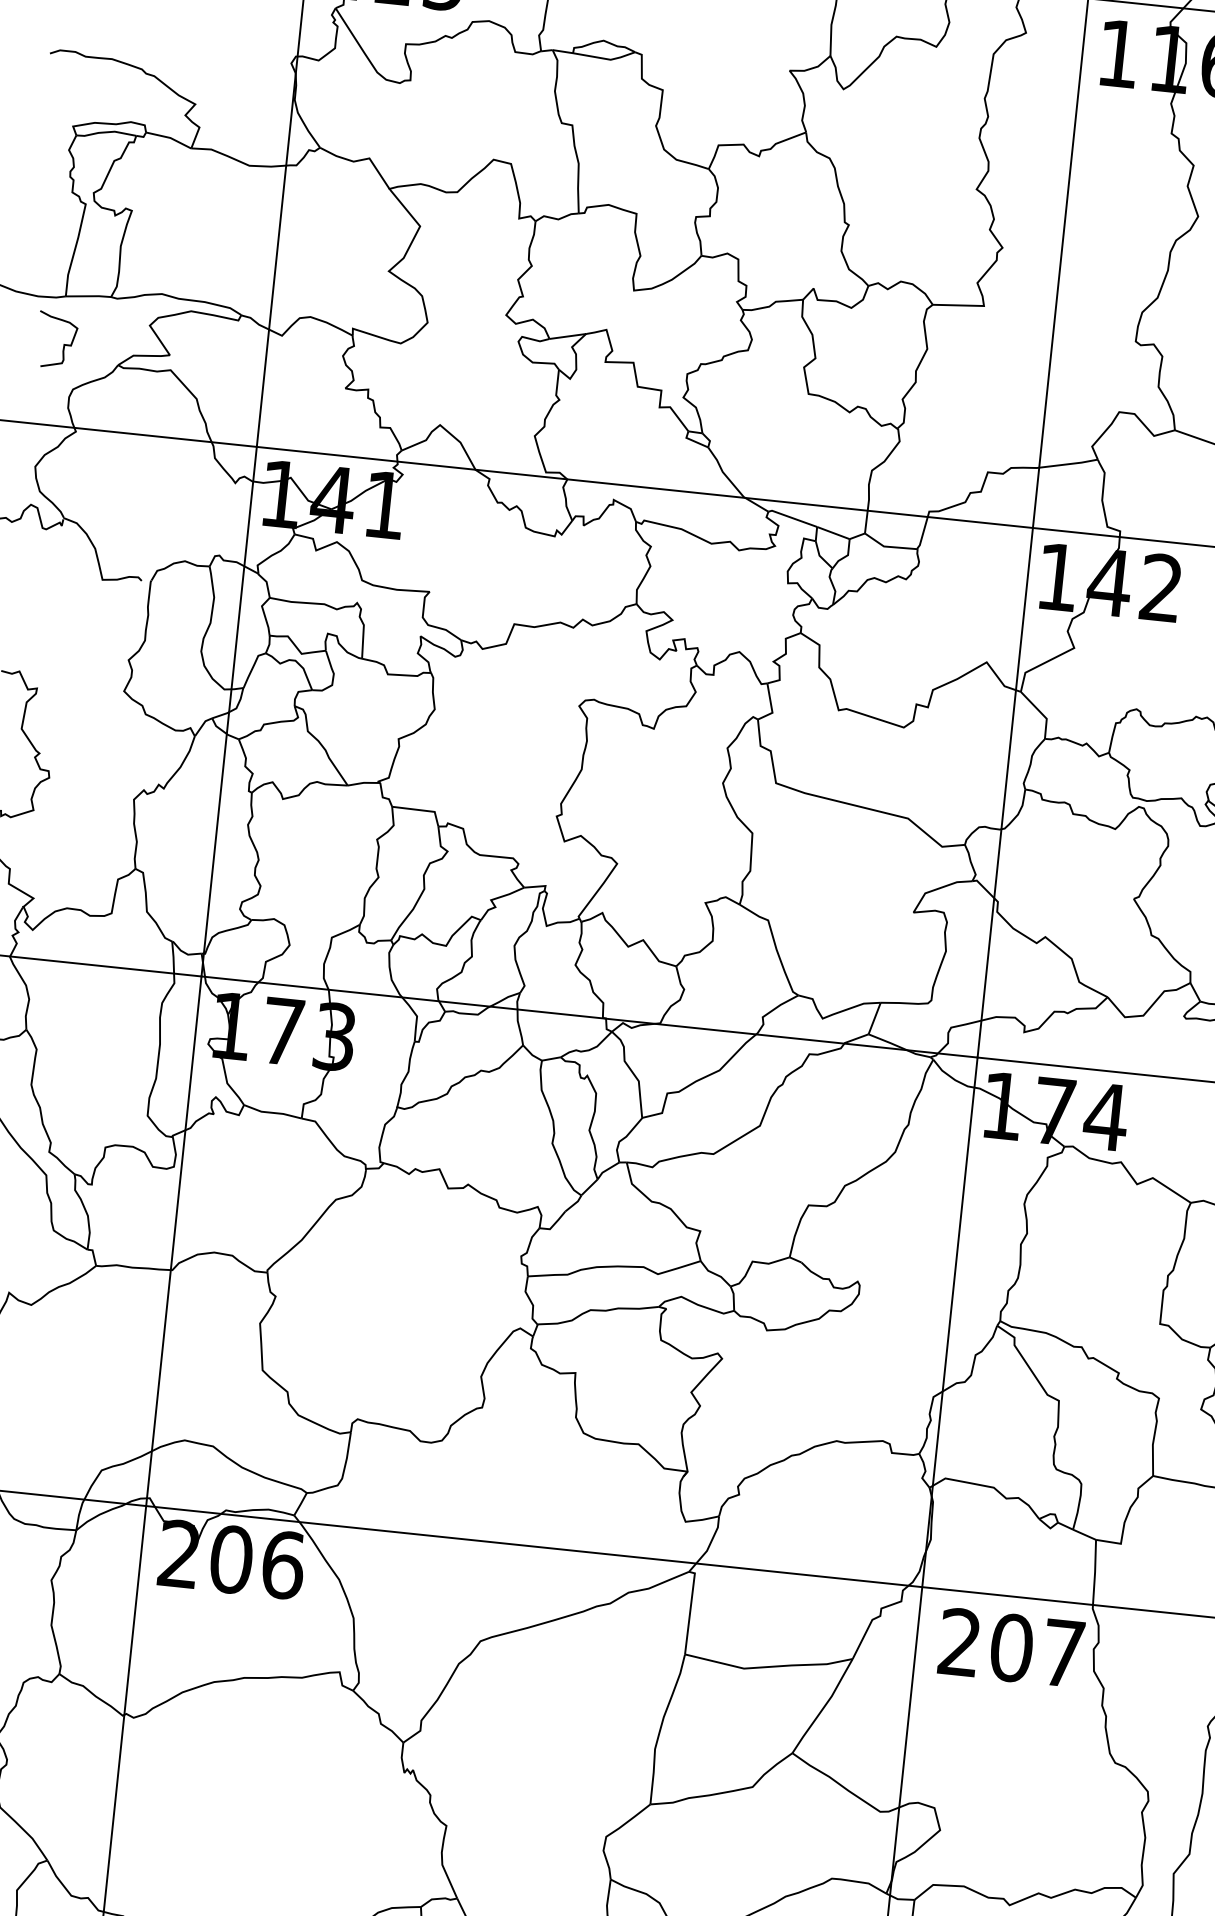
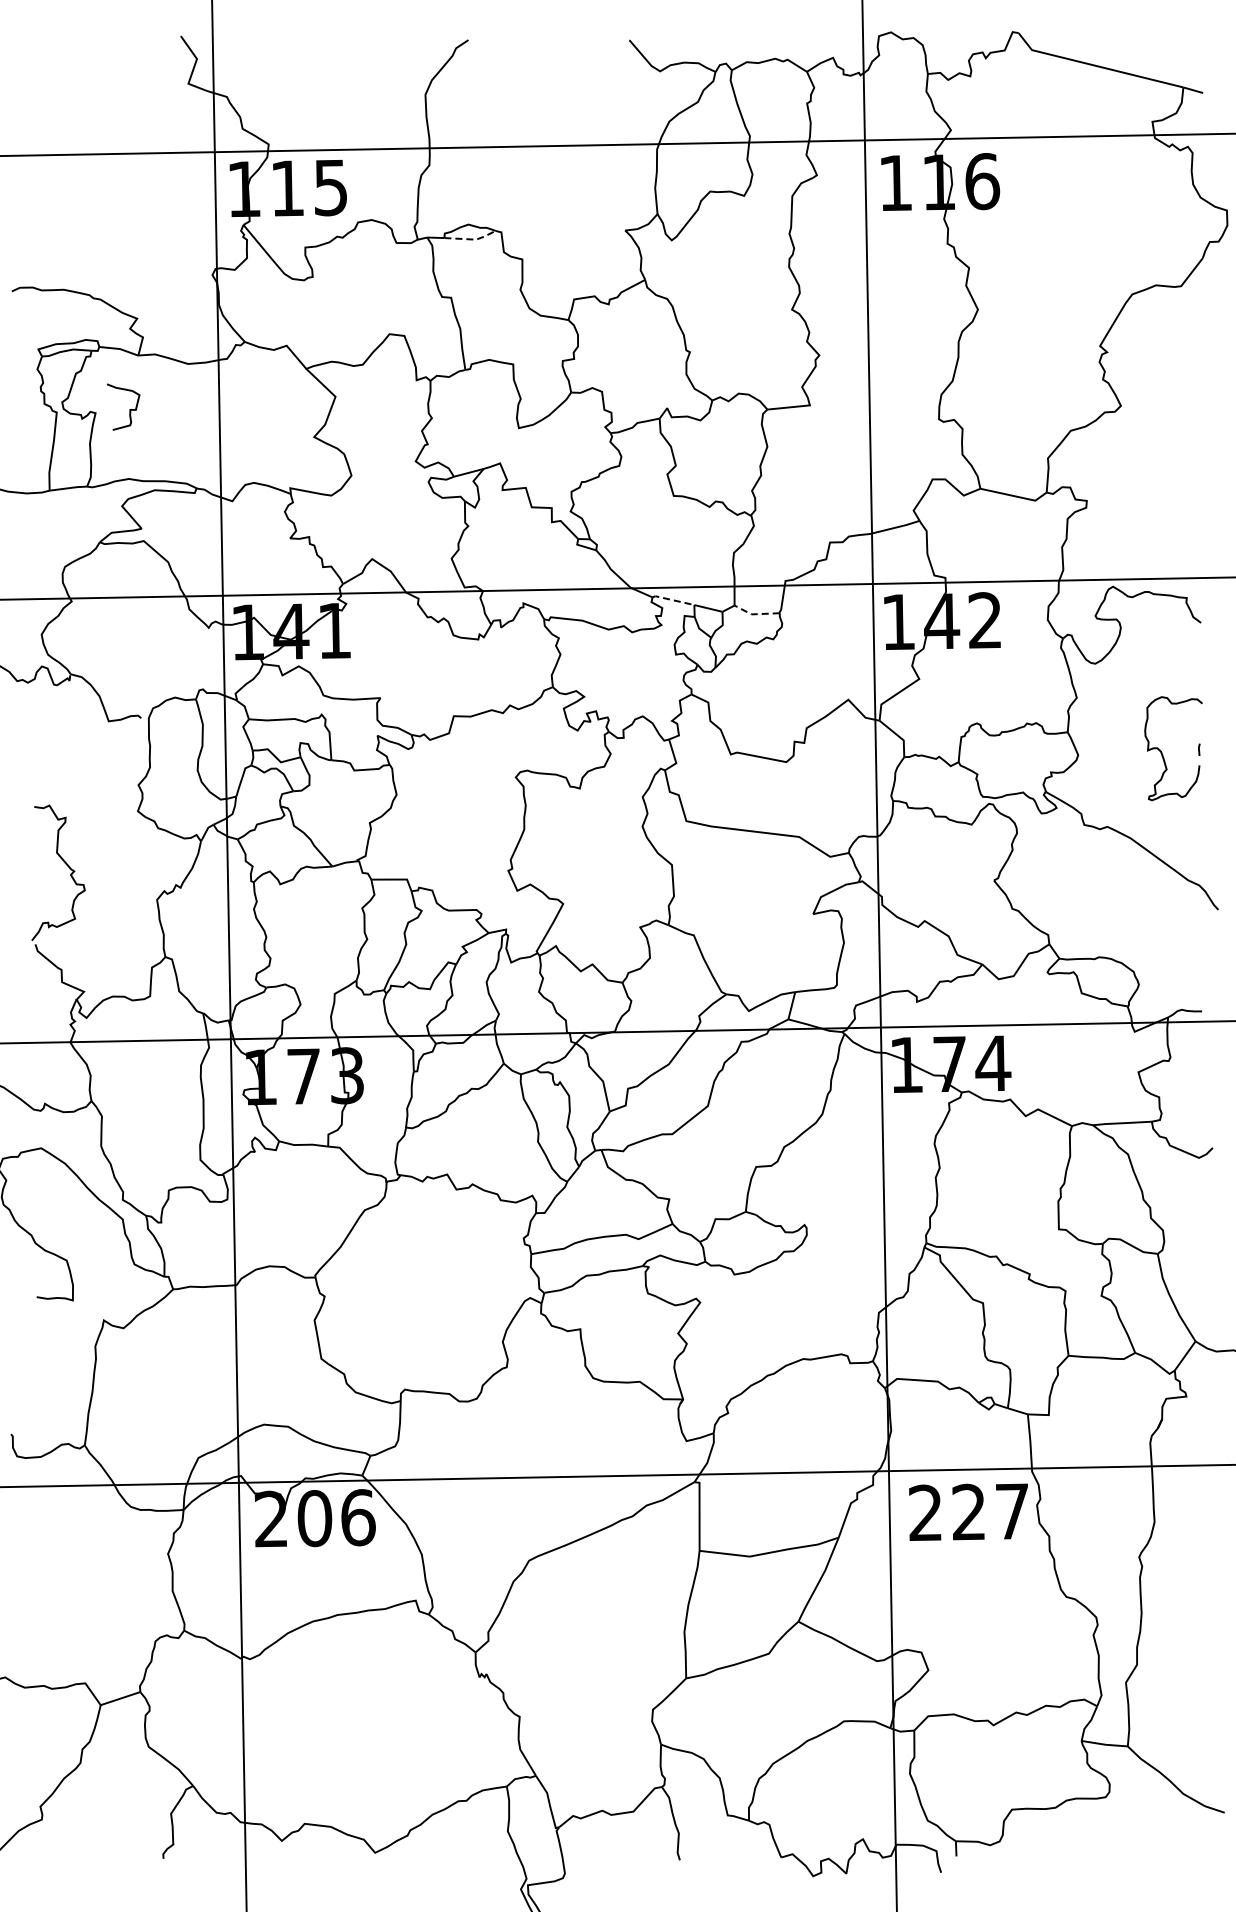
line: (606, 59) -> (472, 239), solid -> dashed
curve: (63, 344) -> (129, 409), moved
line: (791, 518) -> (672, 600), solid -> dashed
line: (888, 547) -> (755, 614), solid -> dashed
text: (1012, 1647) -> (969, 1511), 207 -> 227

